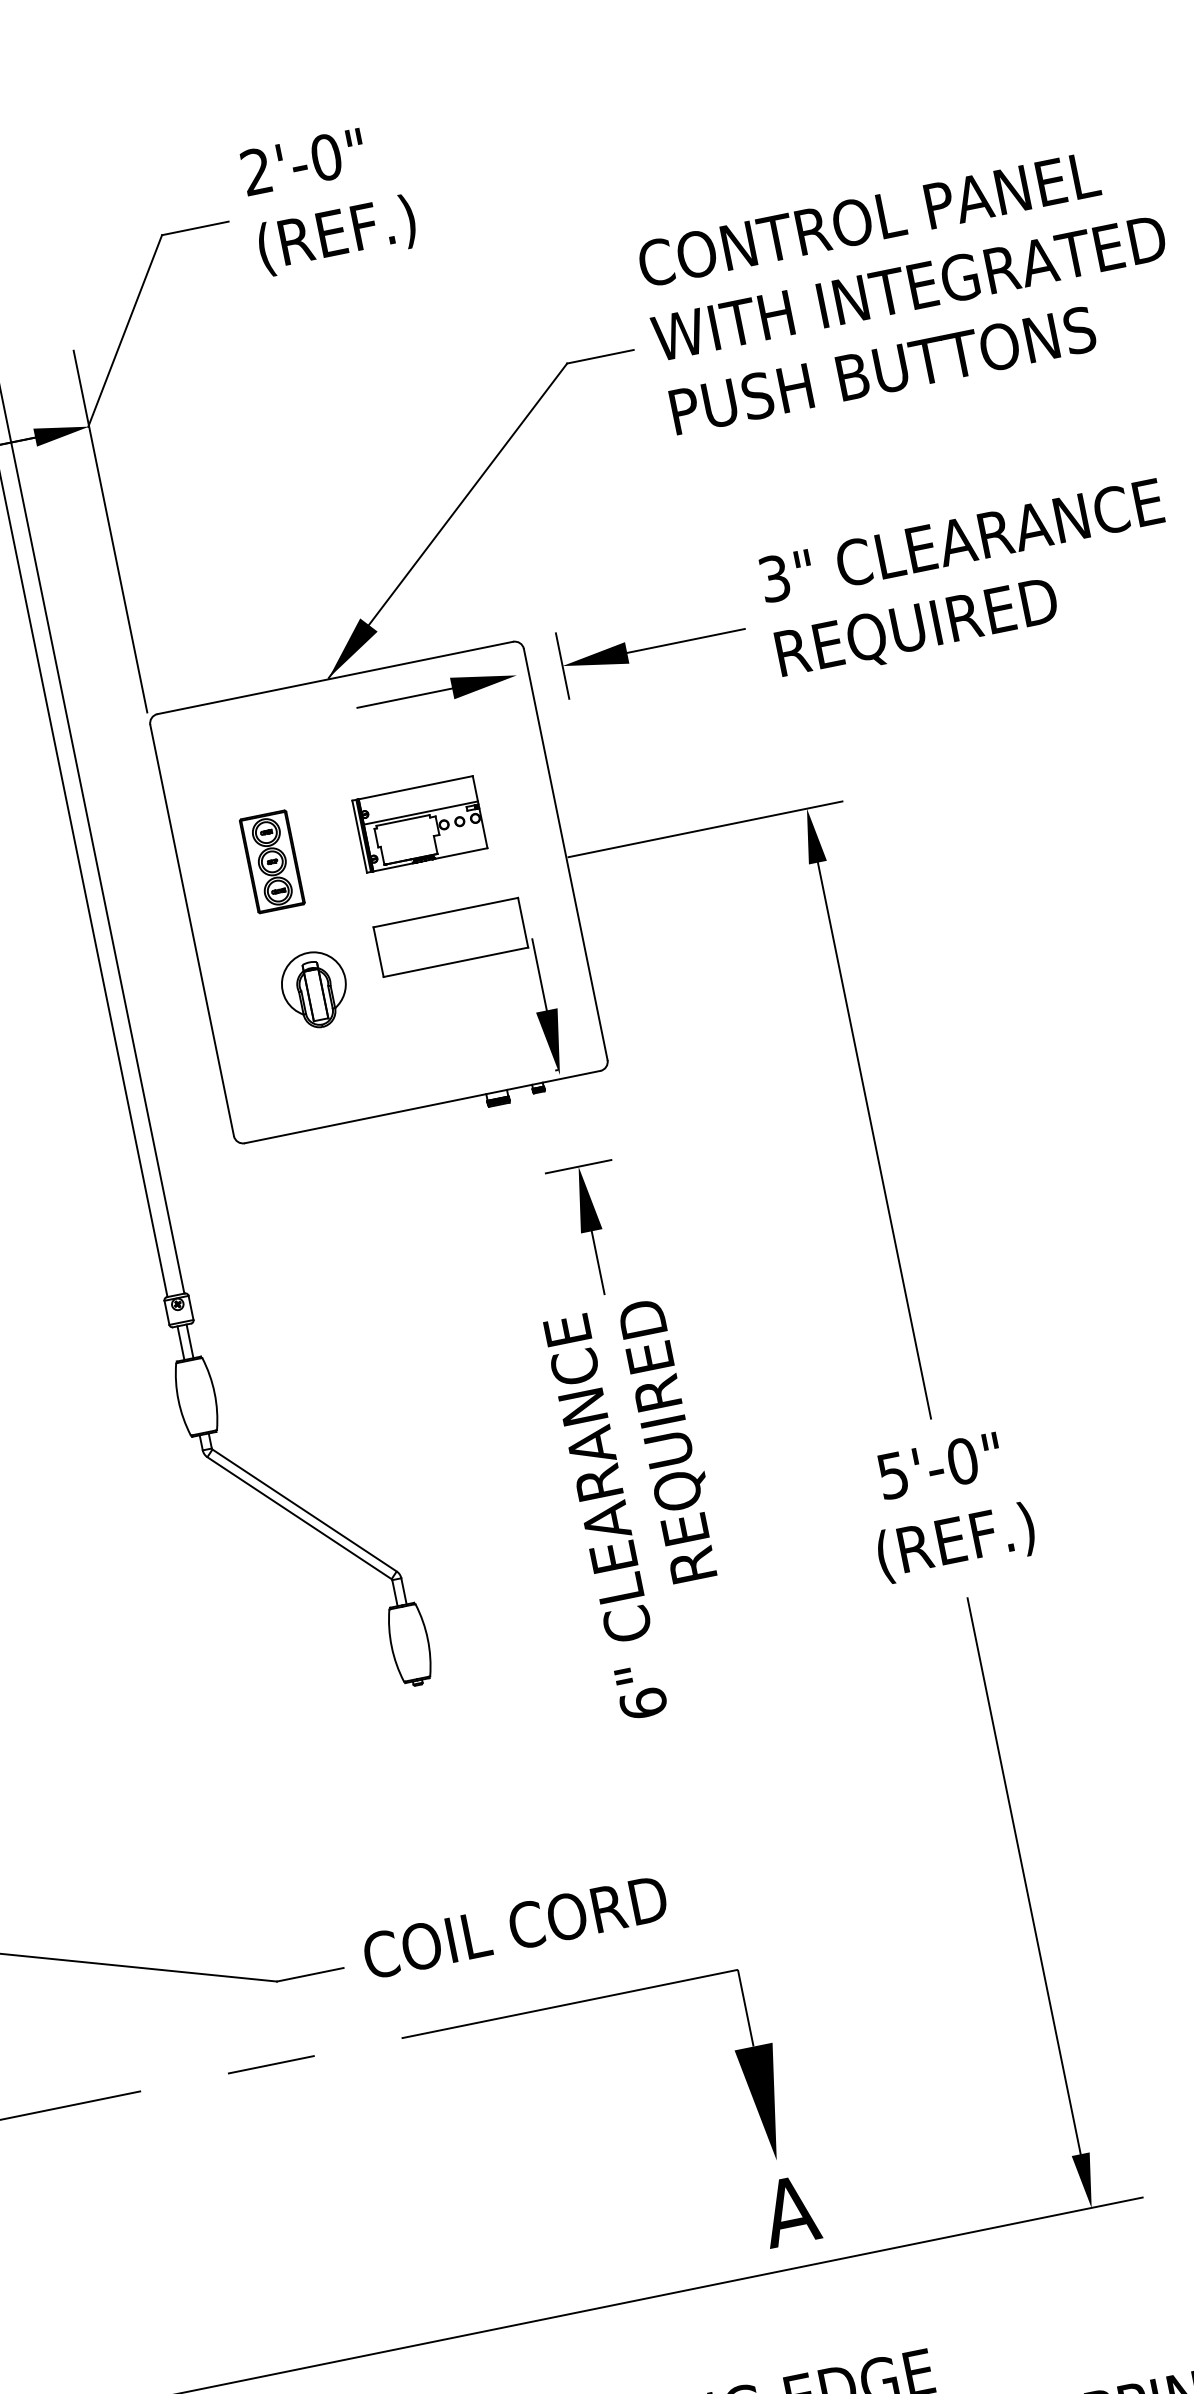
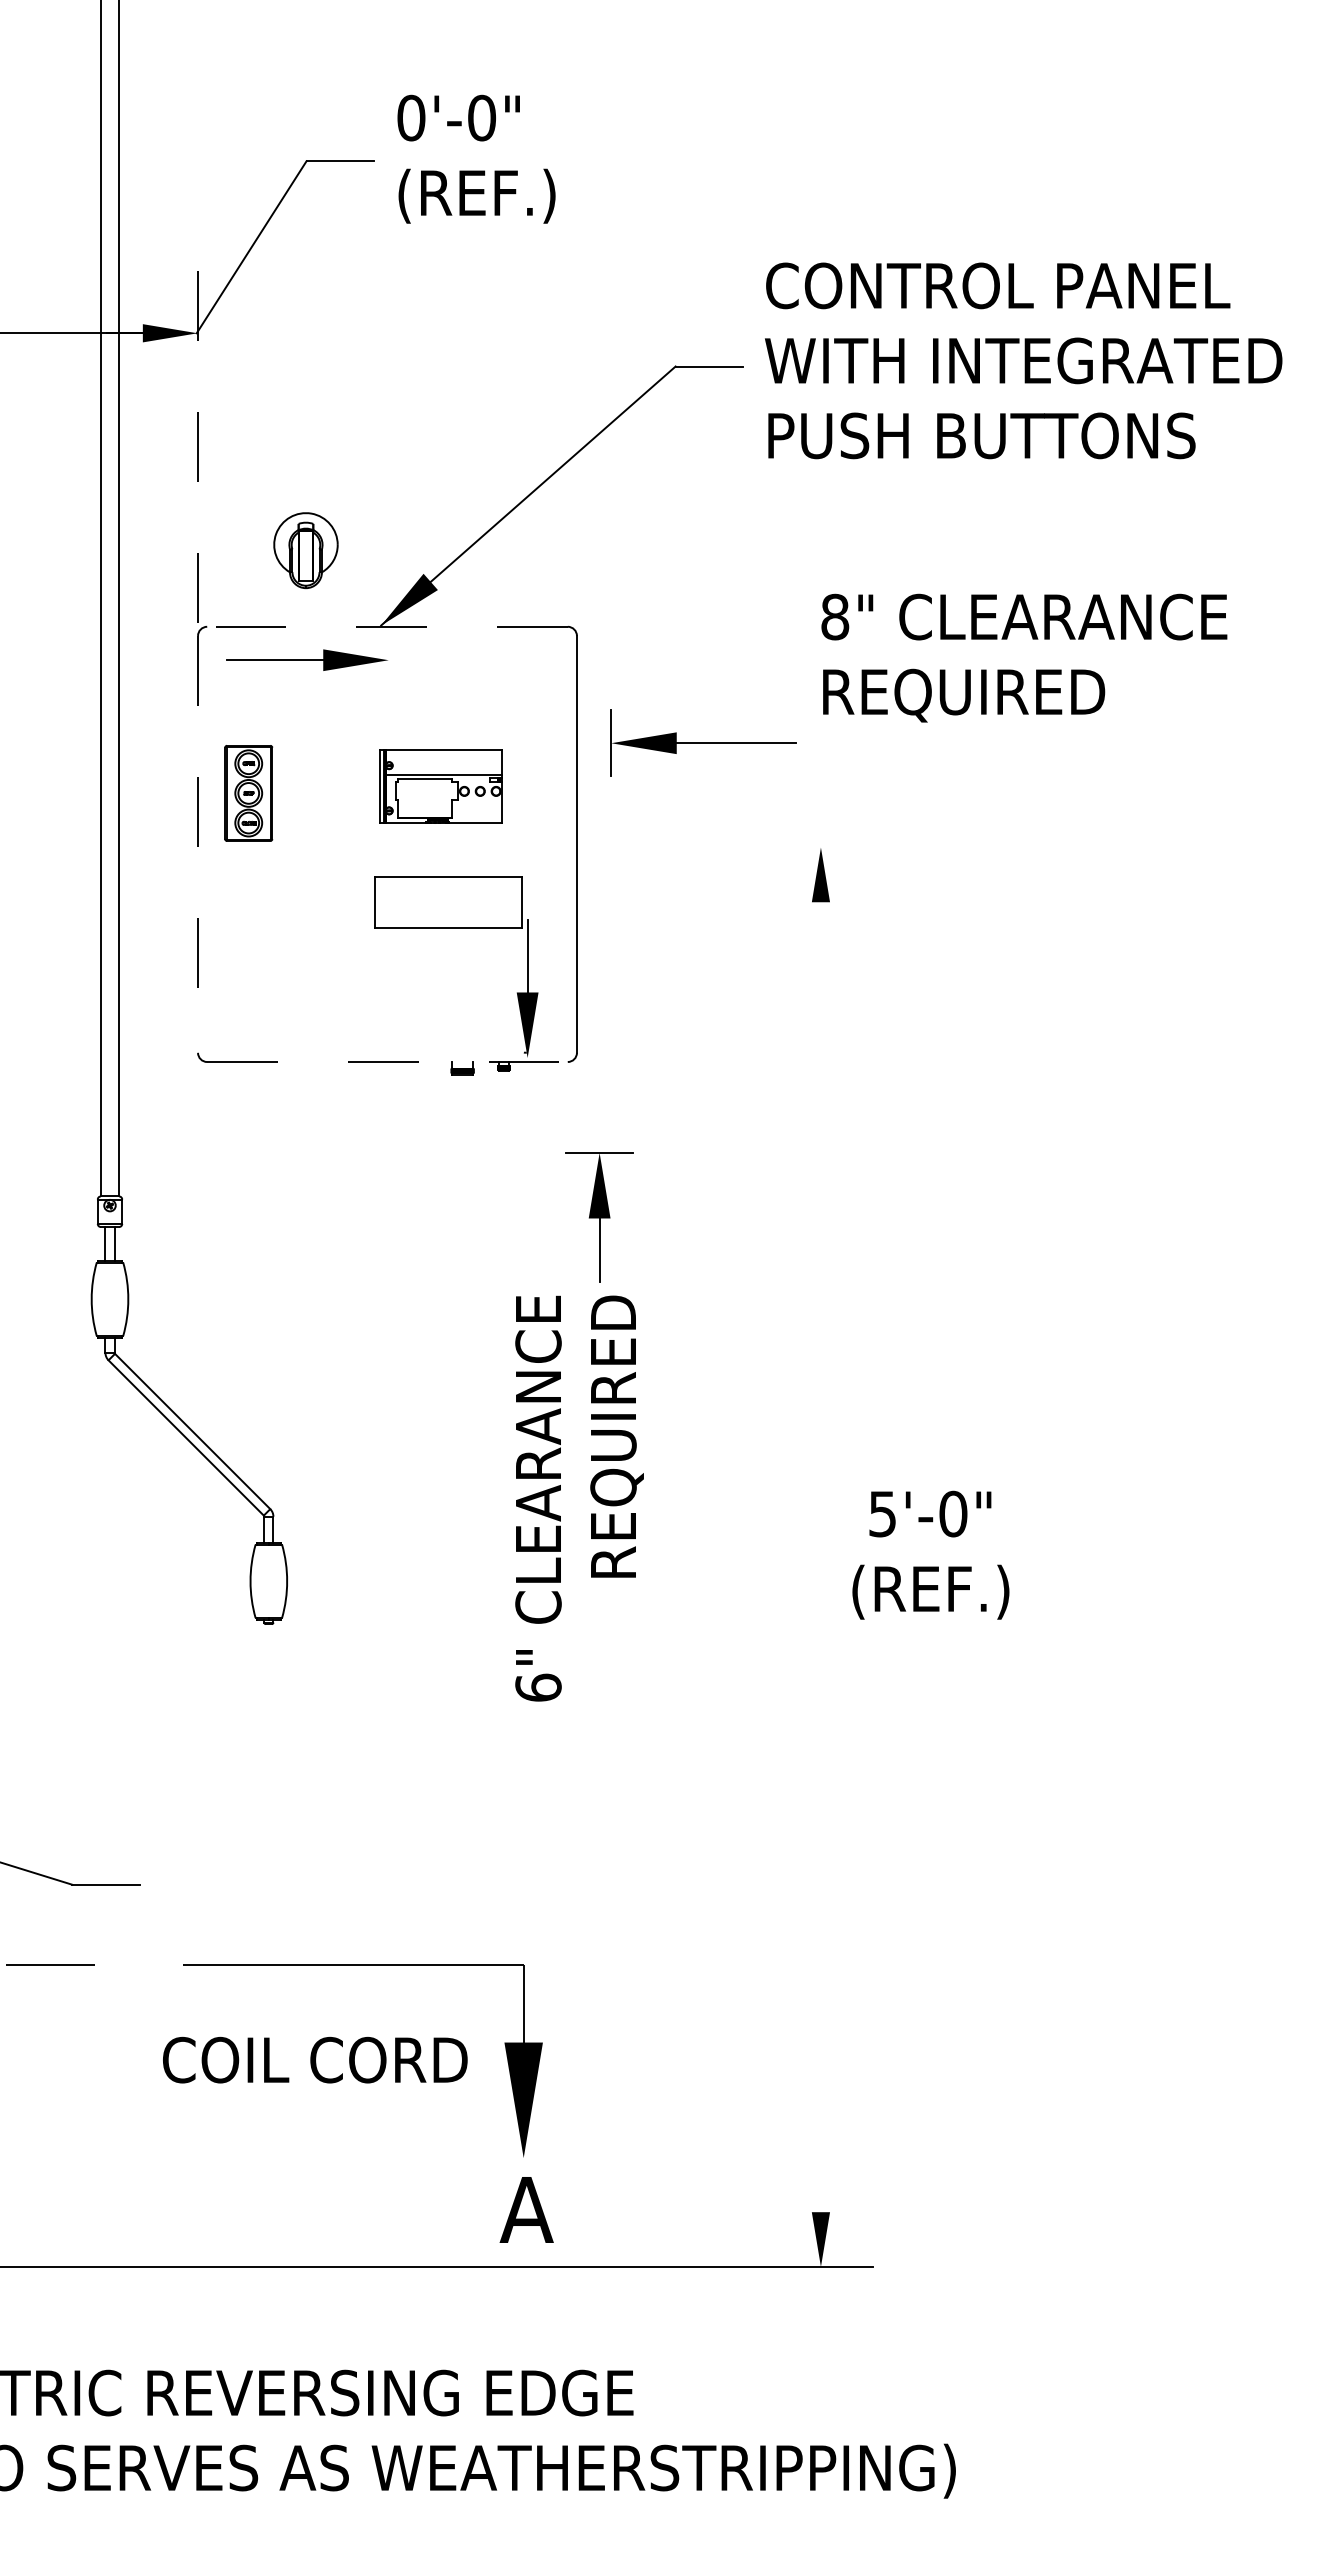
text: (256, 170) -> (411, 117), 2'-0" -> 0'-0"
line: (110, 531) -> (197, 439), solid -> dashed
text: (774, 577) -> (835, 616), 3" -> 8"
part: (653, 646) -> (703, 742), moved
line: (335, 677) -> (387, 626), solid -> dashed
part: (435, 691) -> (306, 659), moved
line: (704, 829) -> (717, 847), removed
part: (272, 862) -> (248, 793), moved
line: (192, 930) -> (198, 844), solid -> dashed
part: (314, 989) -> (305, 550), moved
line: (423, 1107) -> (388, 1062), solid -> dashed
line: (874, 1141) -> (820, 1184), removed
part: (591, 1230) -> (599, 1217), moved
text: (948, 1505) -> (930, 1554), moved
text: (646, 1508) -> (579, 1498), moved
line: (1023, 1876) -> (820, 1930), removed
text: (515, 1926) -> (315, 2059), moved

